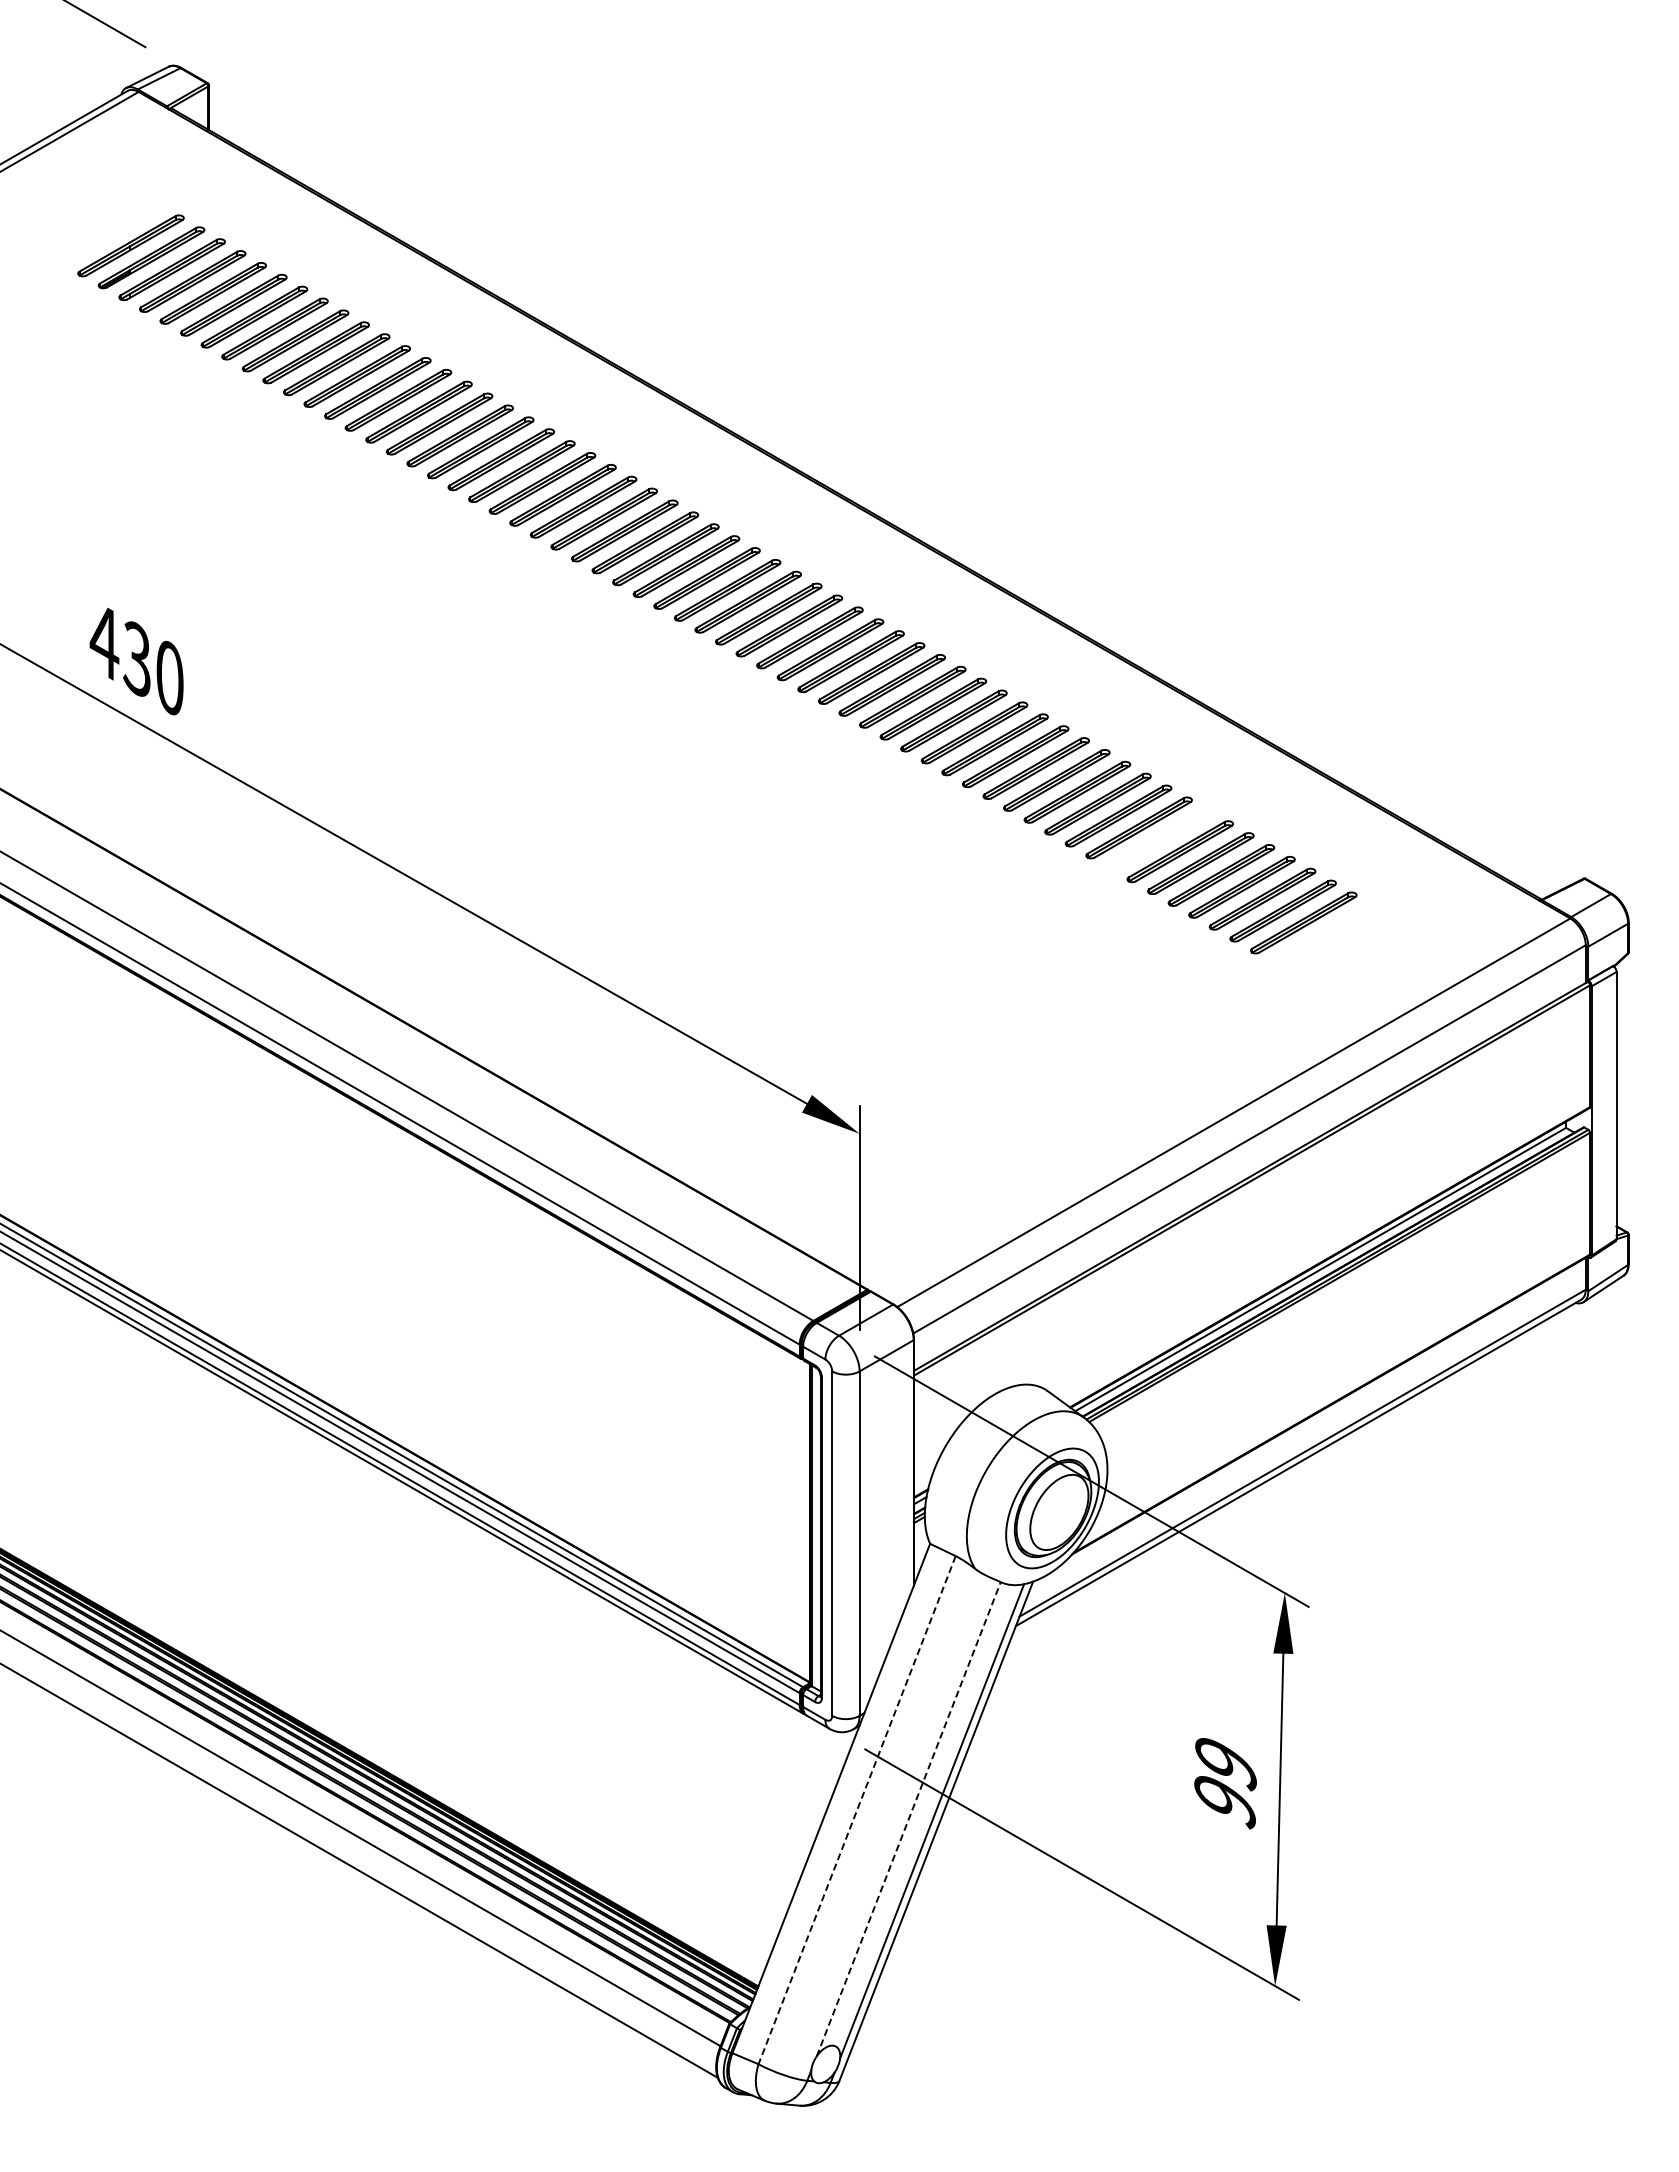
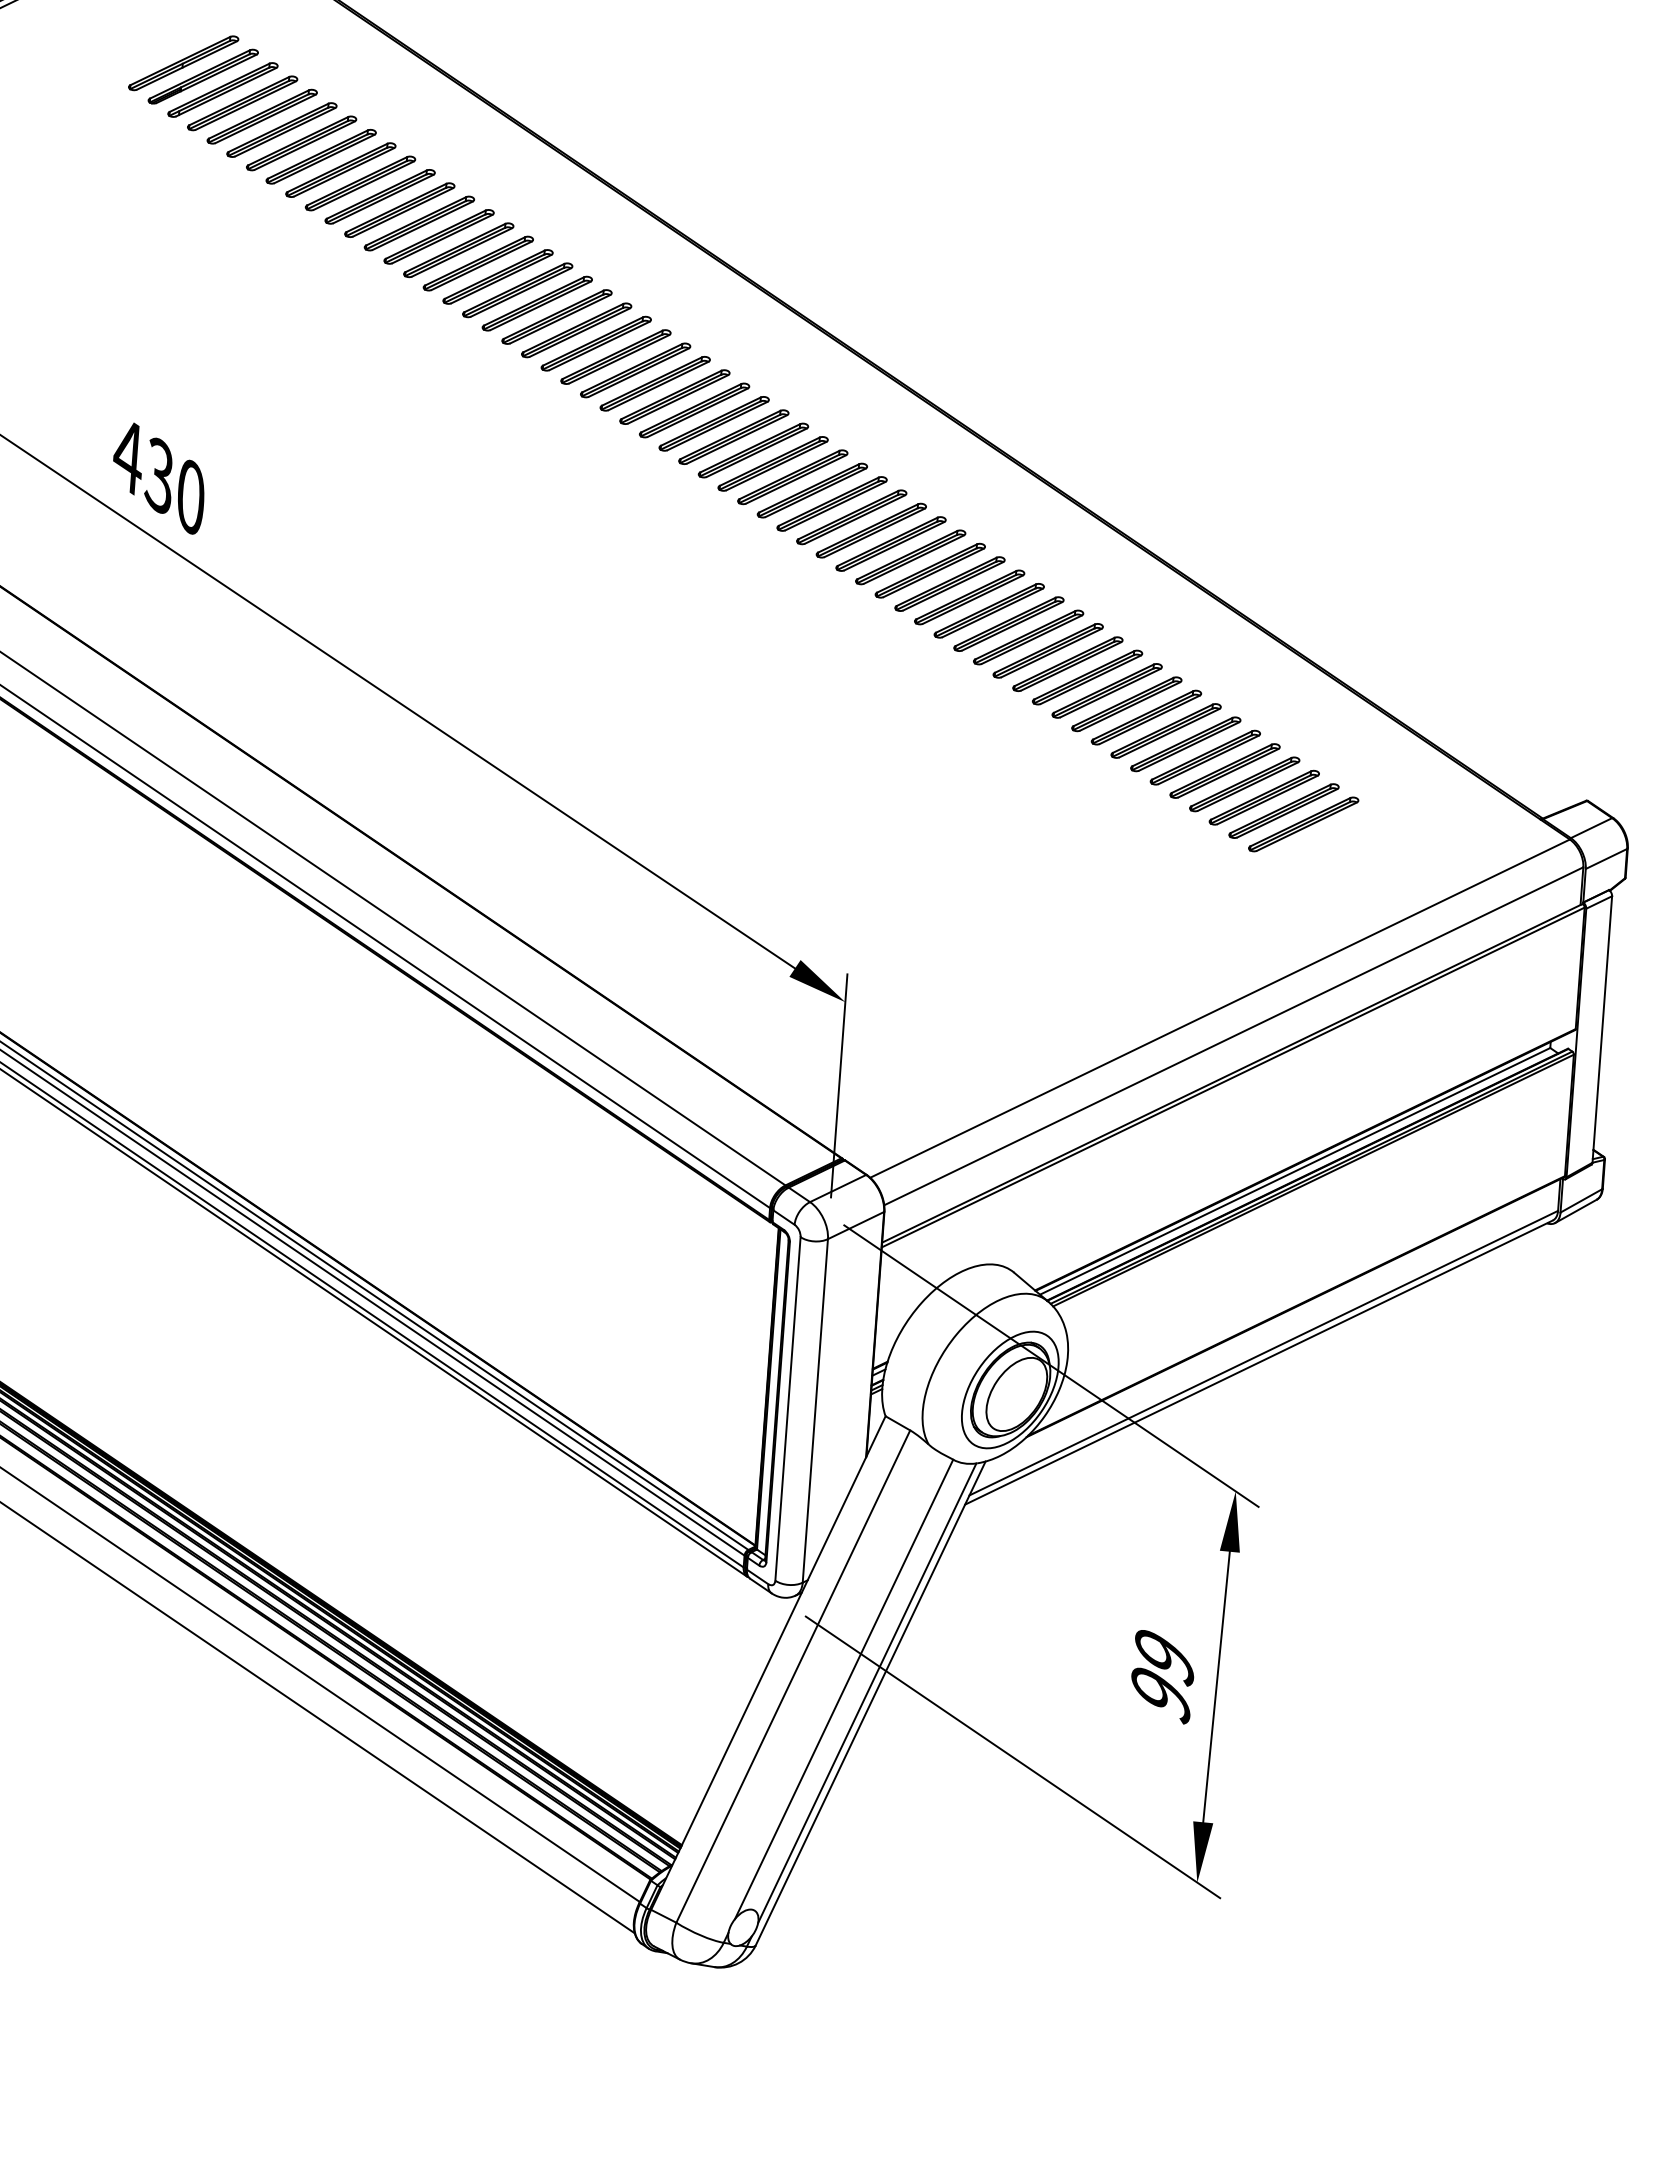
part: (1159, 839) -> (1165, 730), added
line: (857, 1810) -> (793, 1676), dashed -> solid
line: (908, 1818) -> (843, 1688), dashed -> solid

